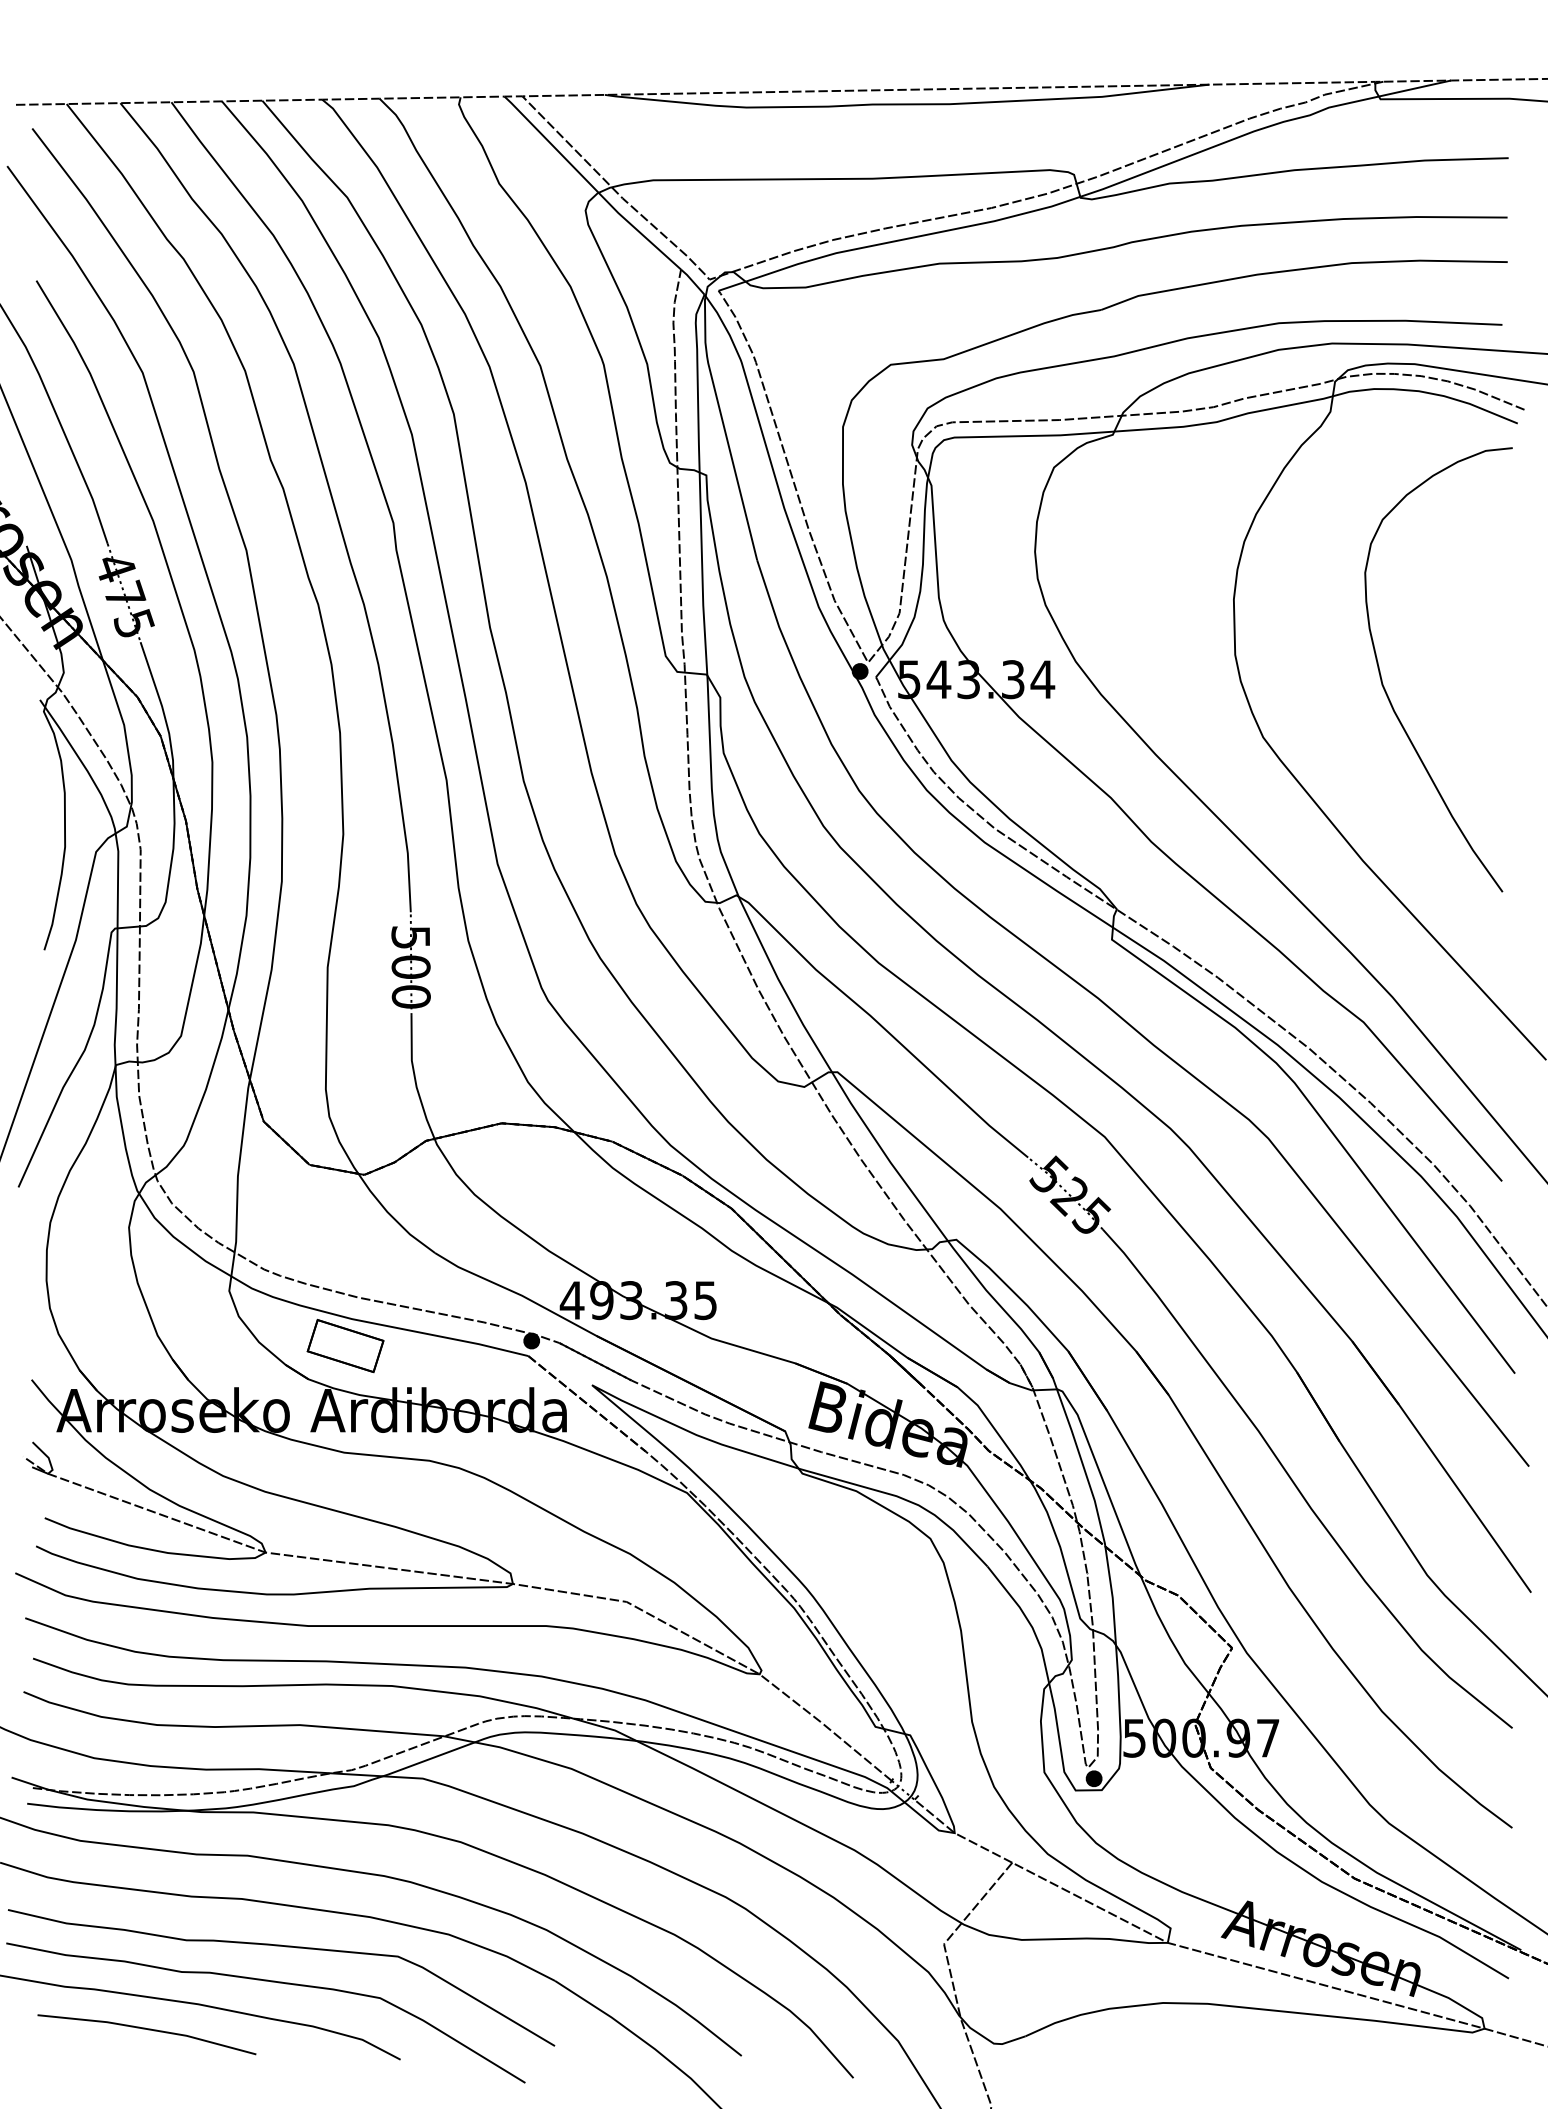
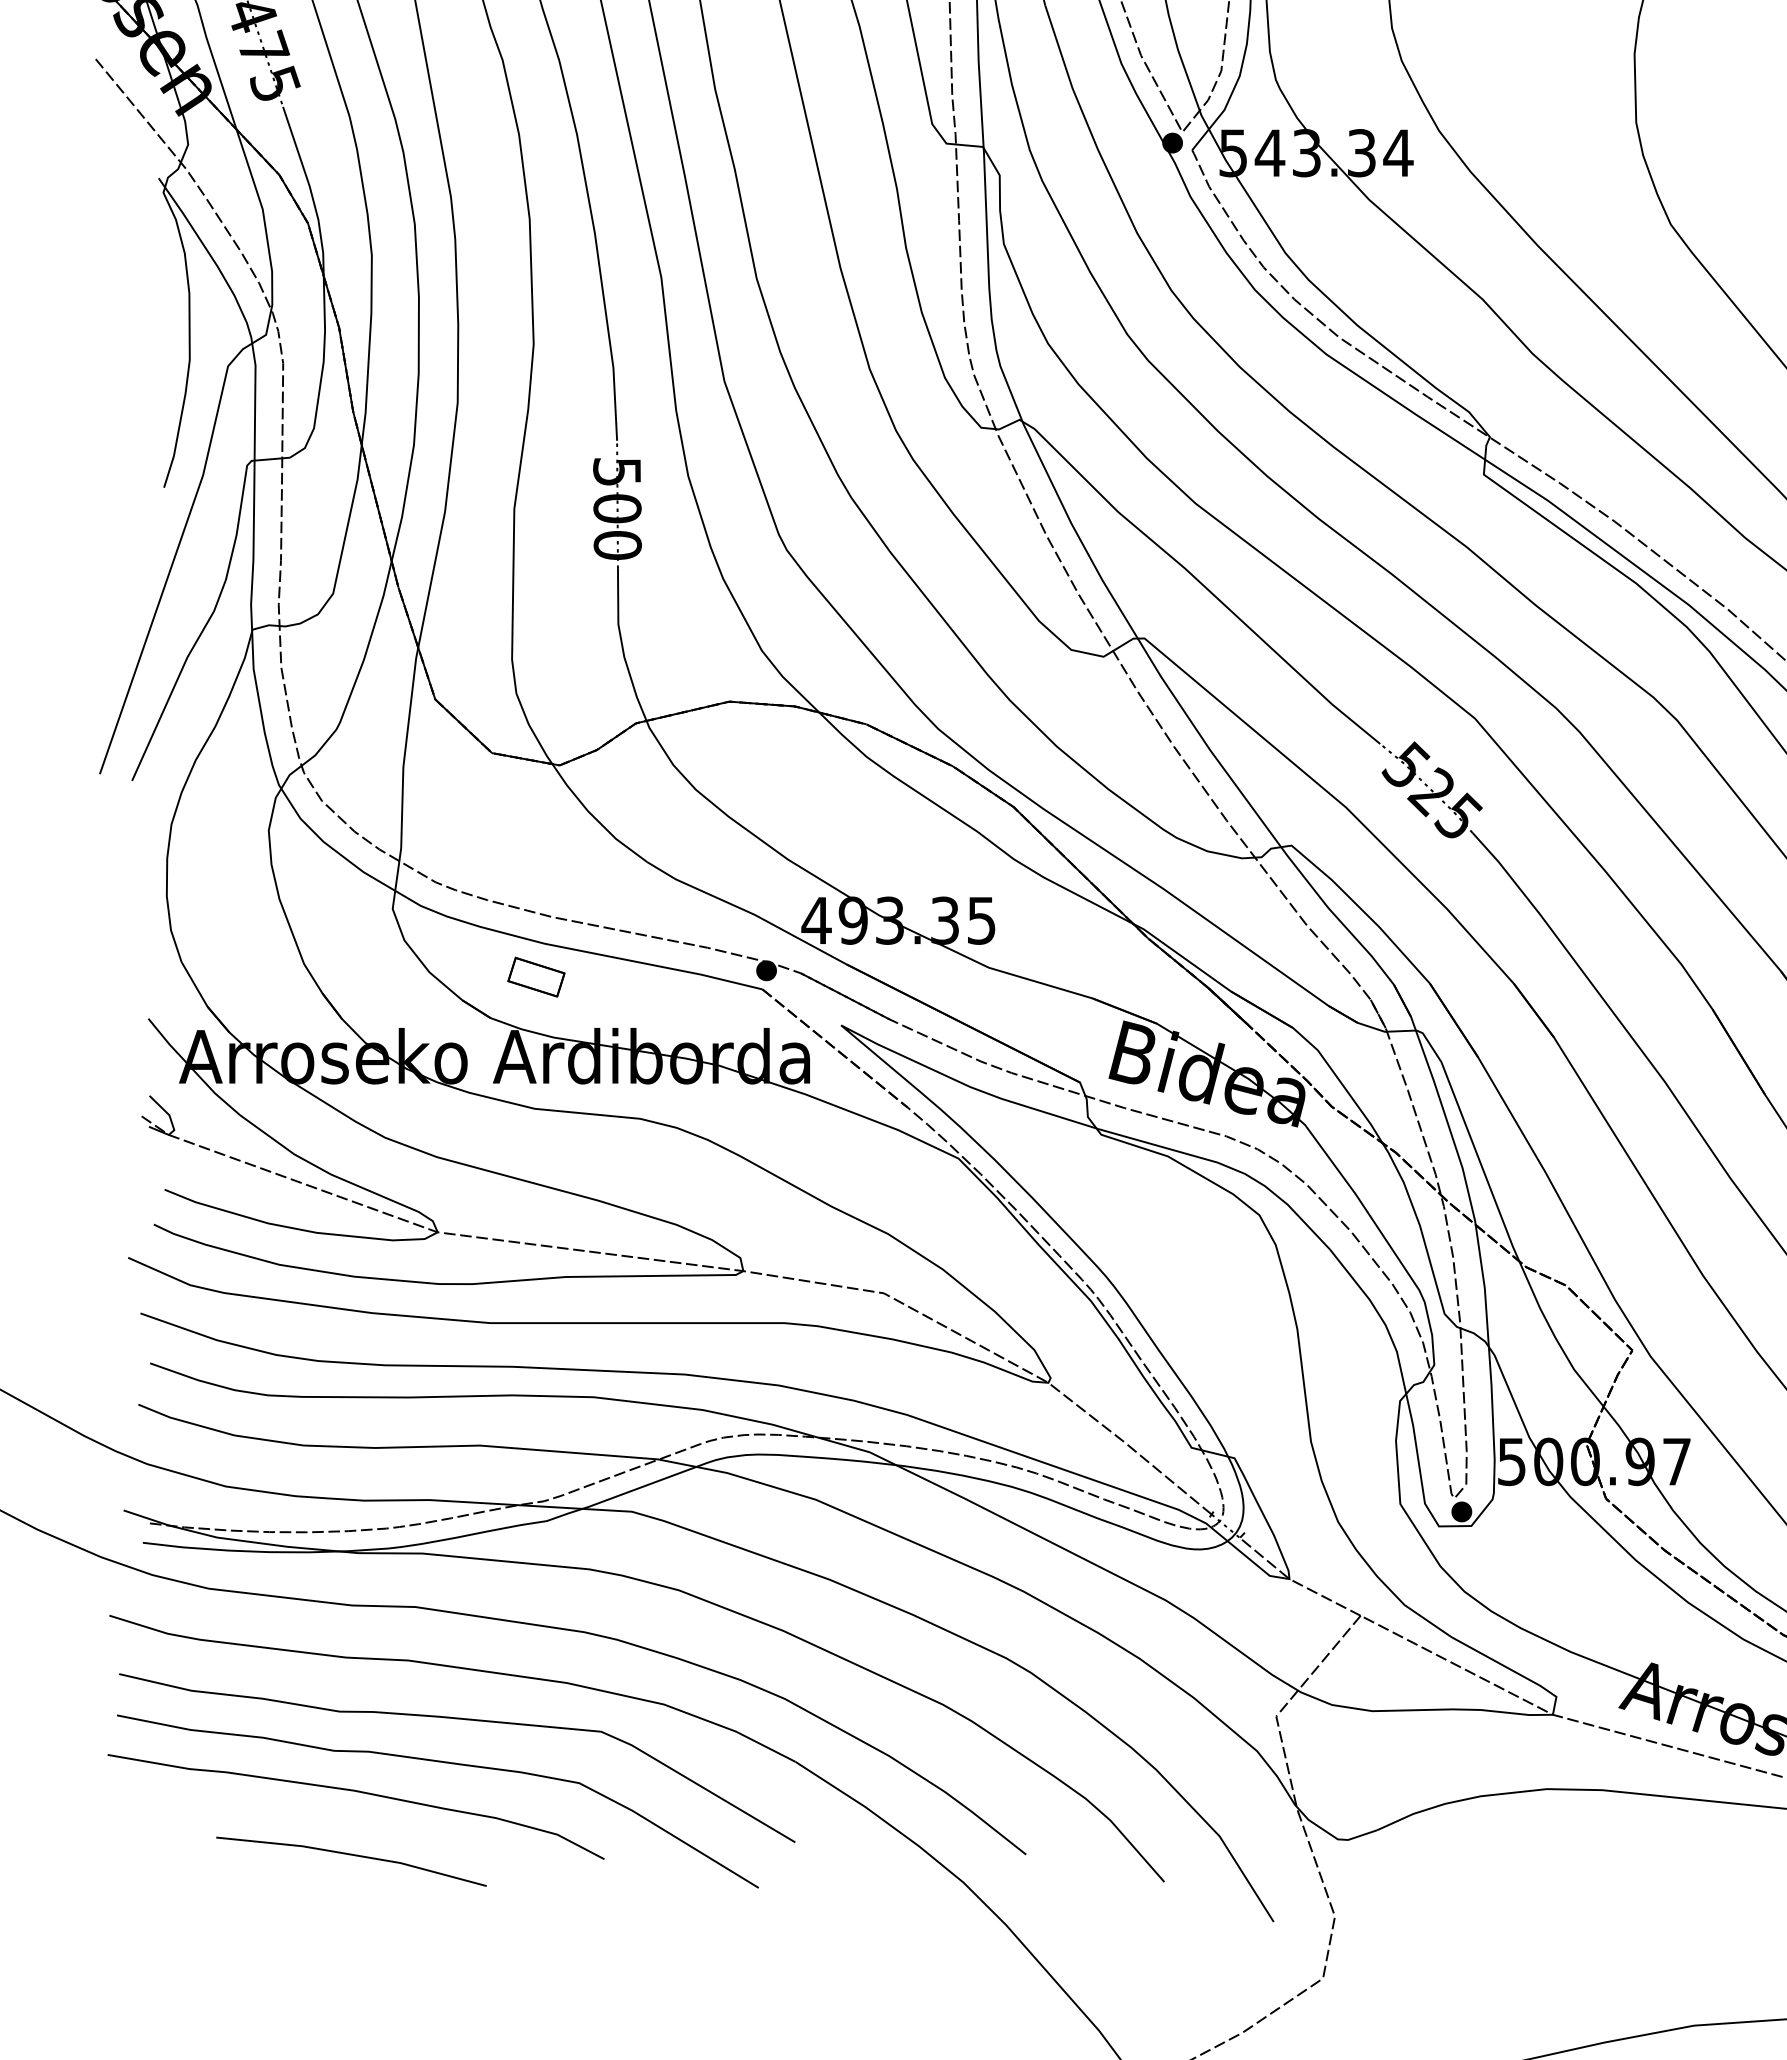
part: (345, 1346) -> (536, 977), size x0.6
line: (148, 2030) -> (353, 1856), moved

